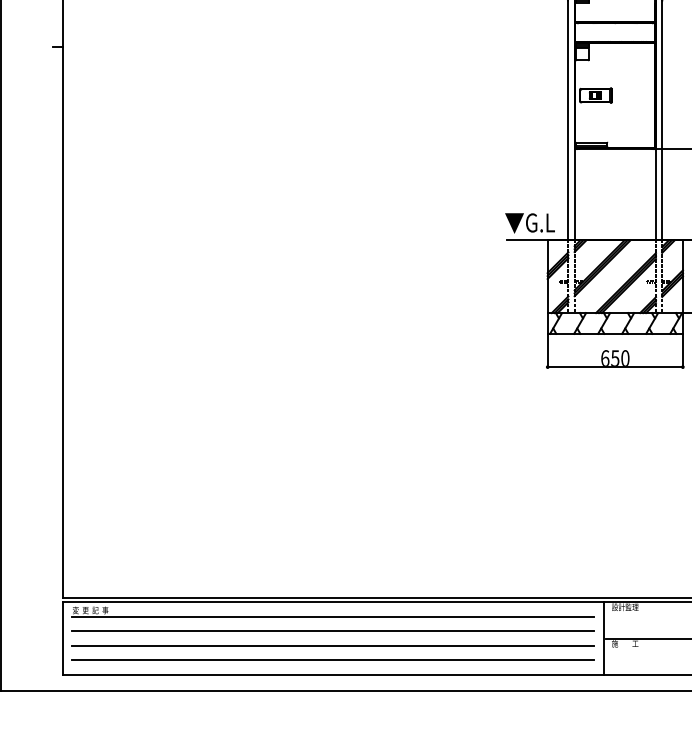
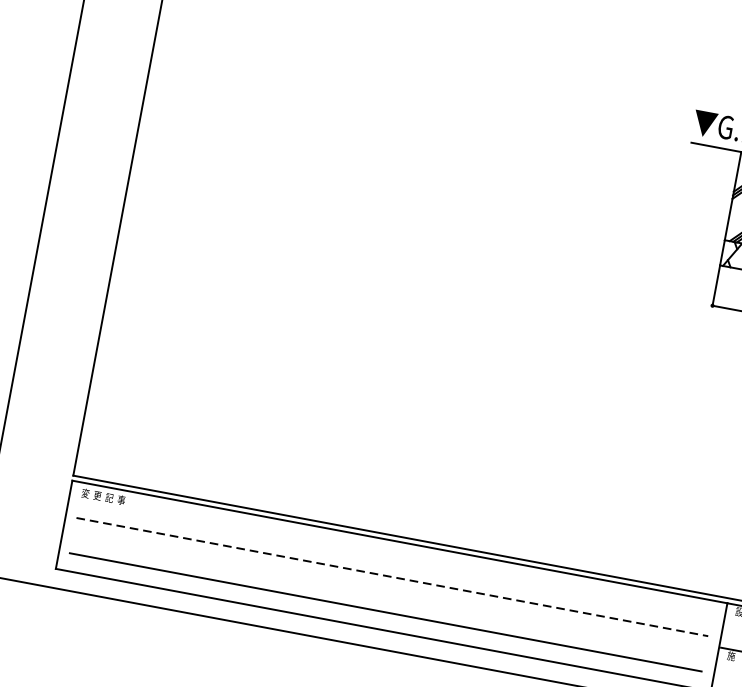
line: (332, 616) -> (395, 559), removed
line: (332, 631) -> (391, 577), solid -> dashed
line: (332, 645) -> (388, 594), removed

